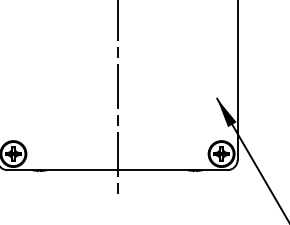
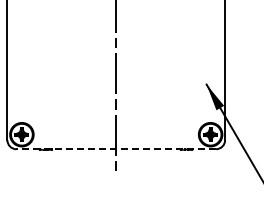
line: (117, 170) -> (116, 149), solid -> dashed

